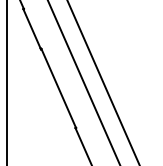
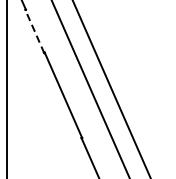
line: (32, 28) -> (35, 30), solid -> dashed

